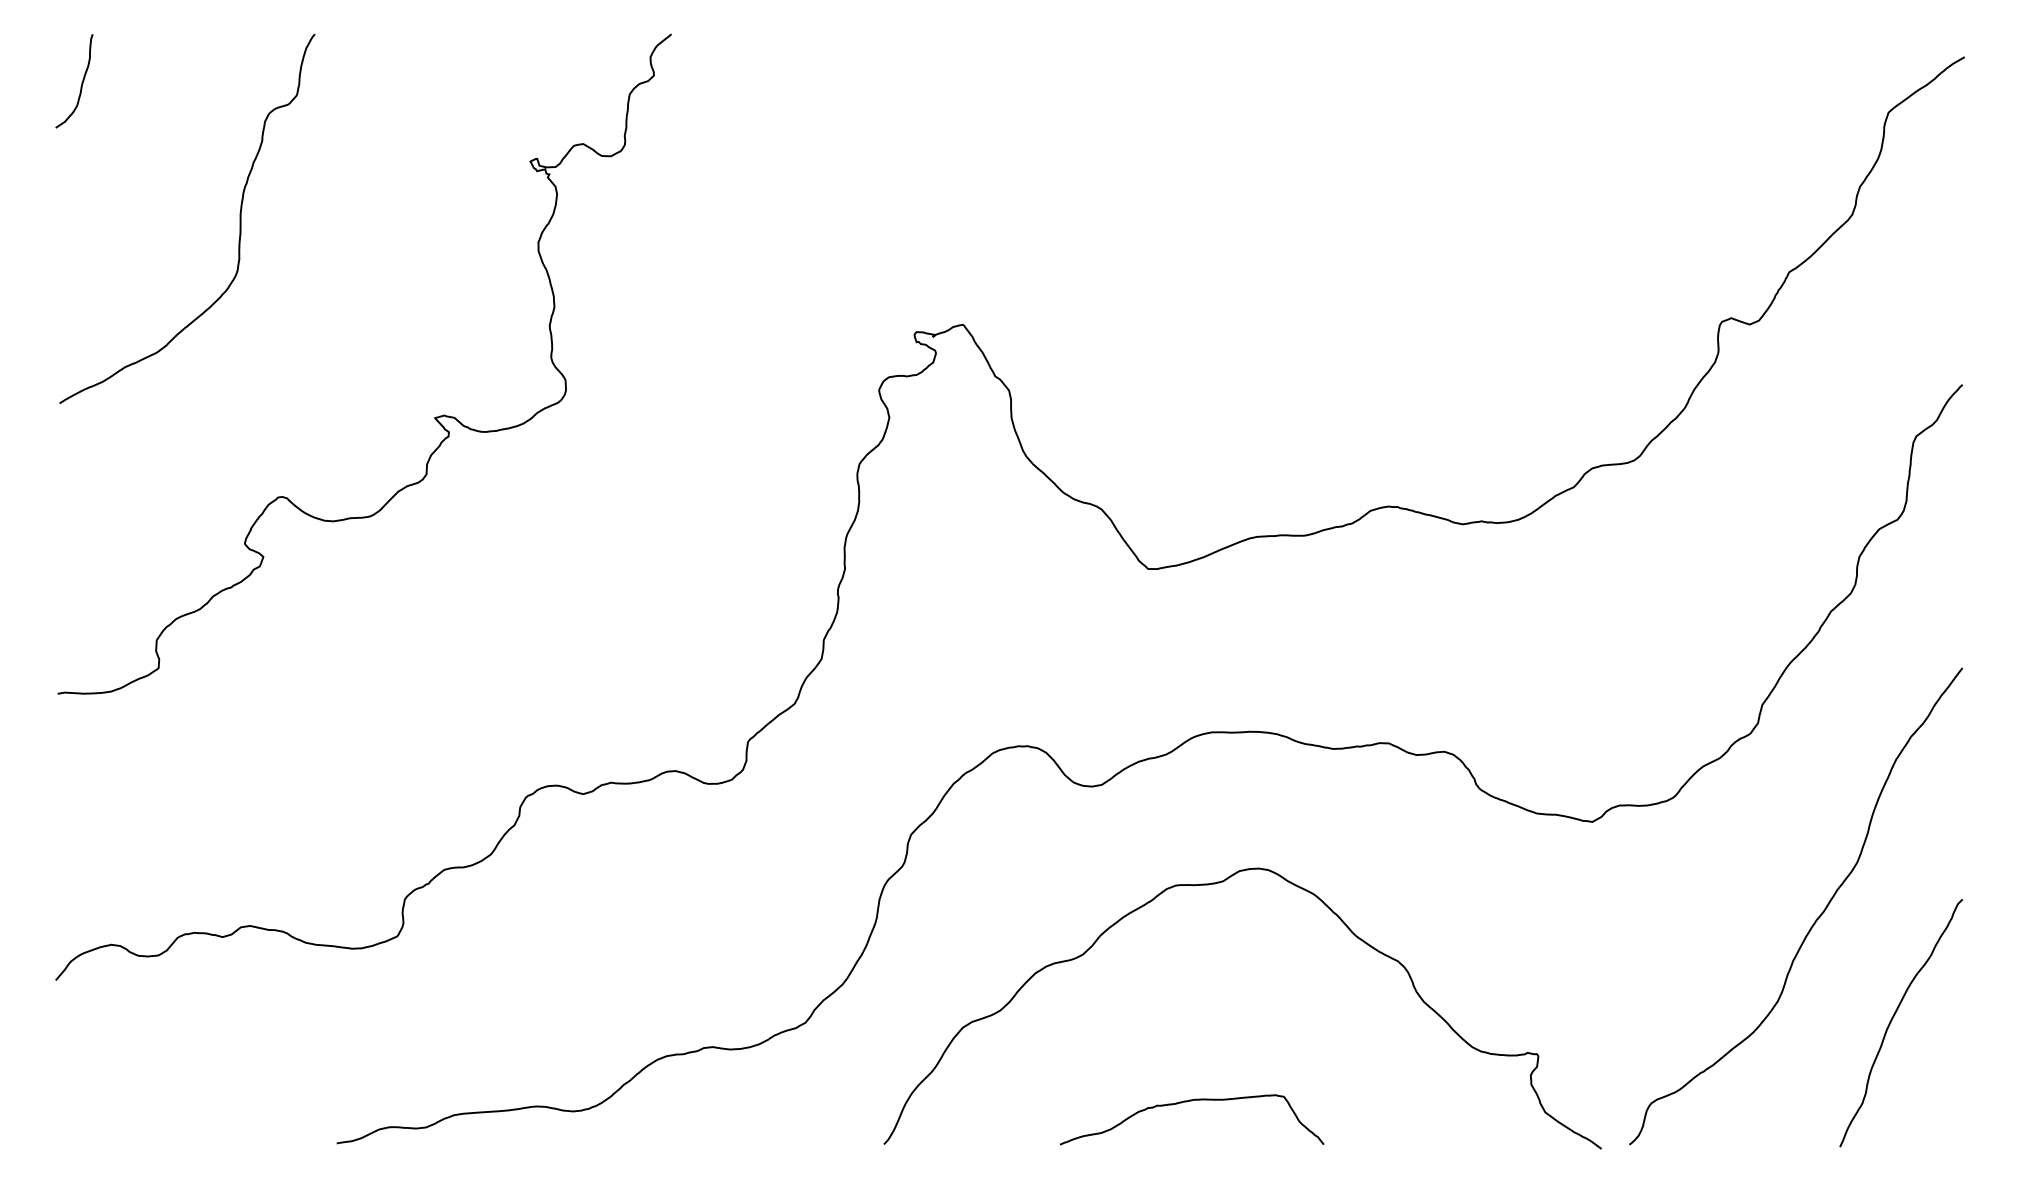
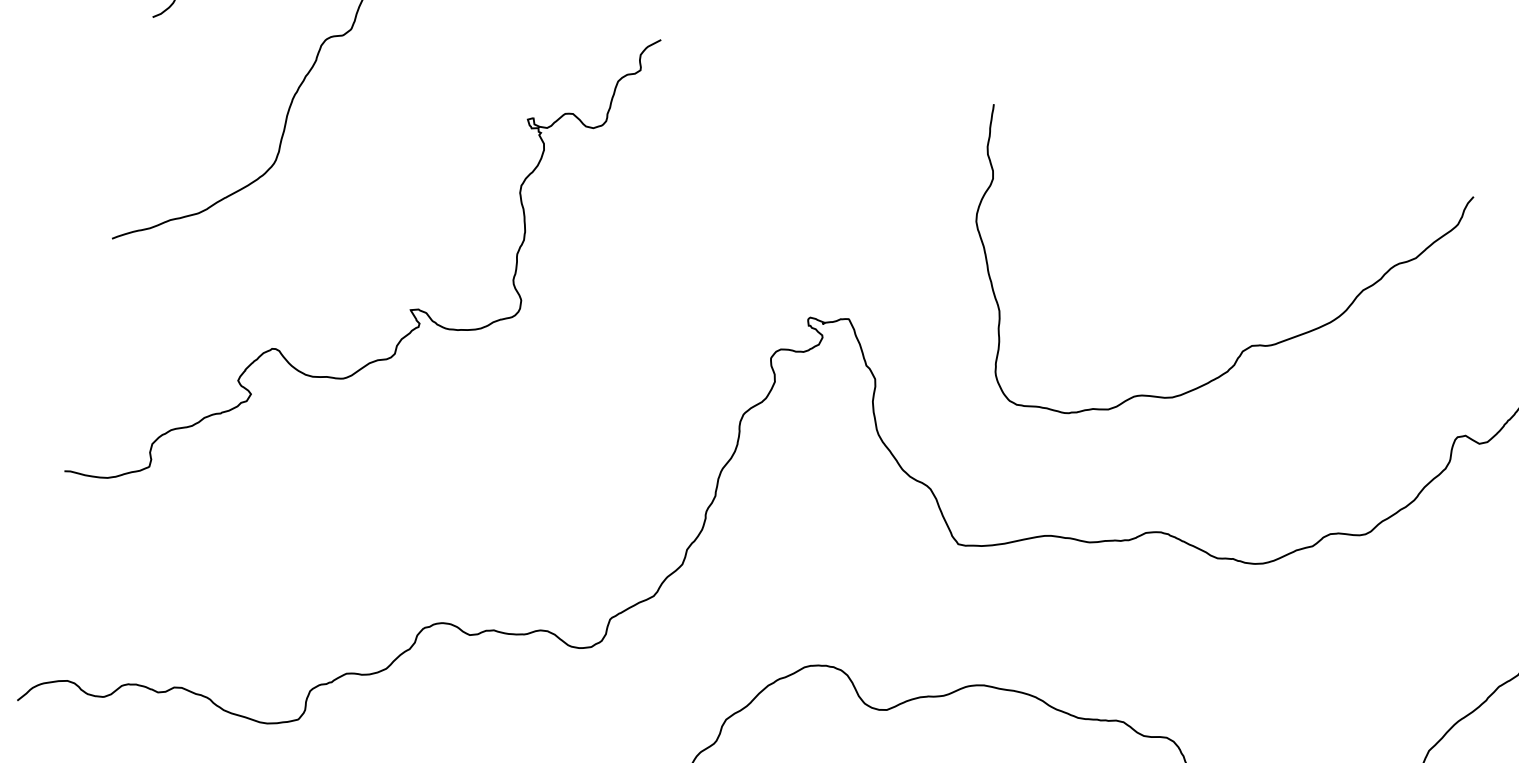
curve: (1444, 267) -> (1243, 349), added

